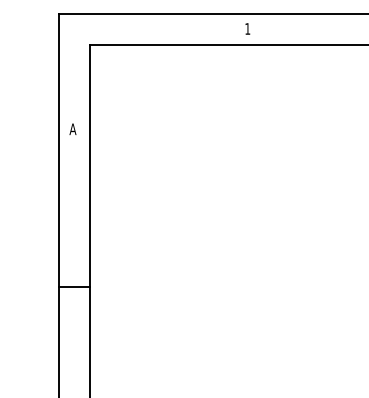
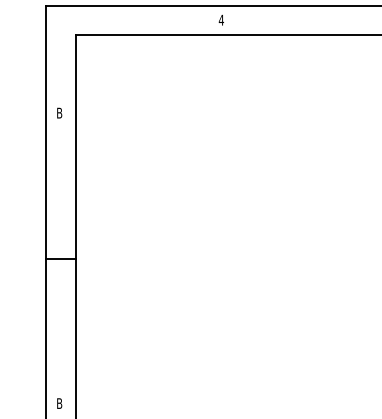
text: (247, 28) -> (221, 19), 1 -> 4
text: (72, 128) -> (59, 112), A -> B

